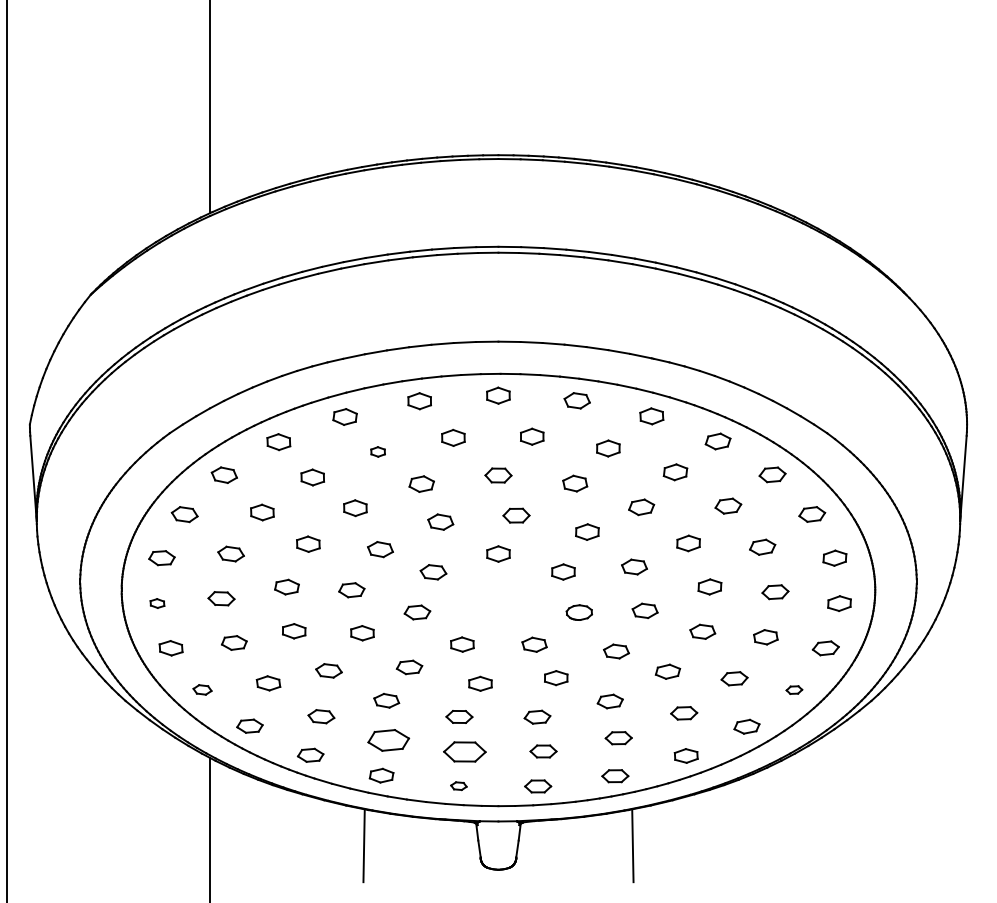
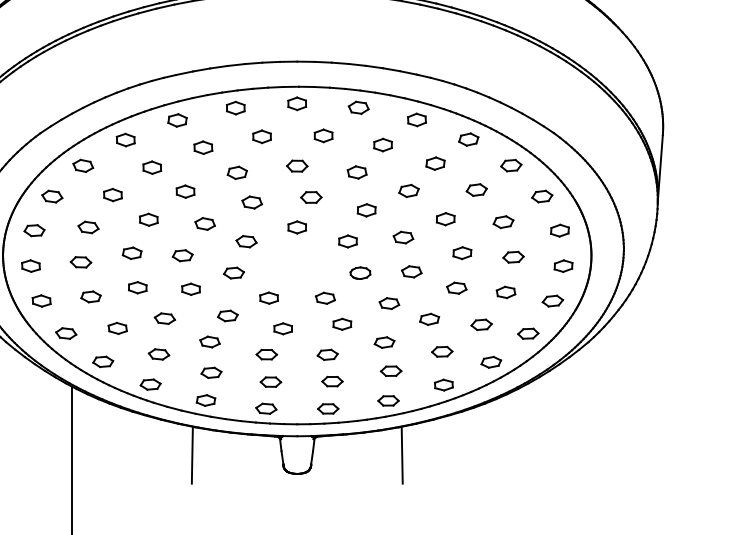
part: (377, 451) -> (202, 147), size x1.67
part: (157, 603) -> (31, 266), size x1.67
part: (202, 689) -> (66, 333), size x1.43
part: (794, 689) -> (528, 333), size x1.67
part: (388, 739) -> (211, 372), size x0.62
part: (464, 752) -> (270, 382), size x0.62
part: (458, 785) -> (266, 408), size x1.67

